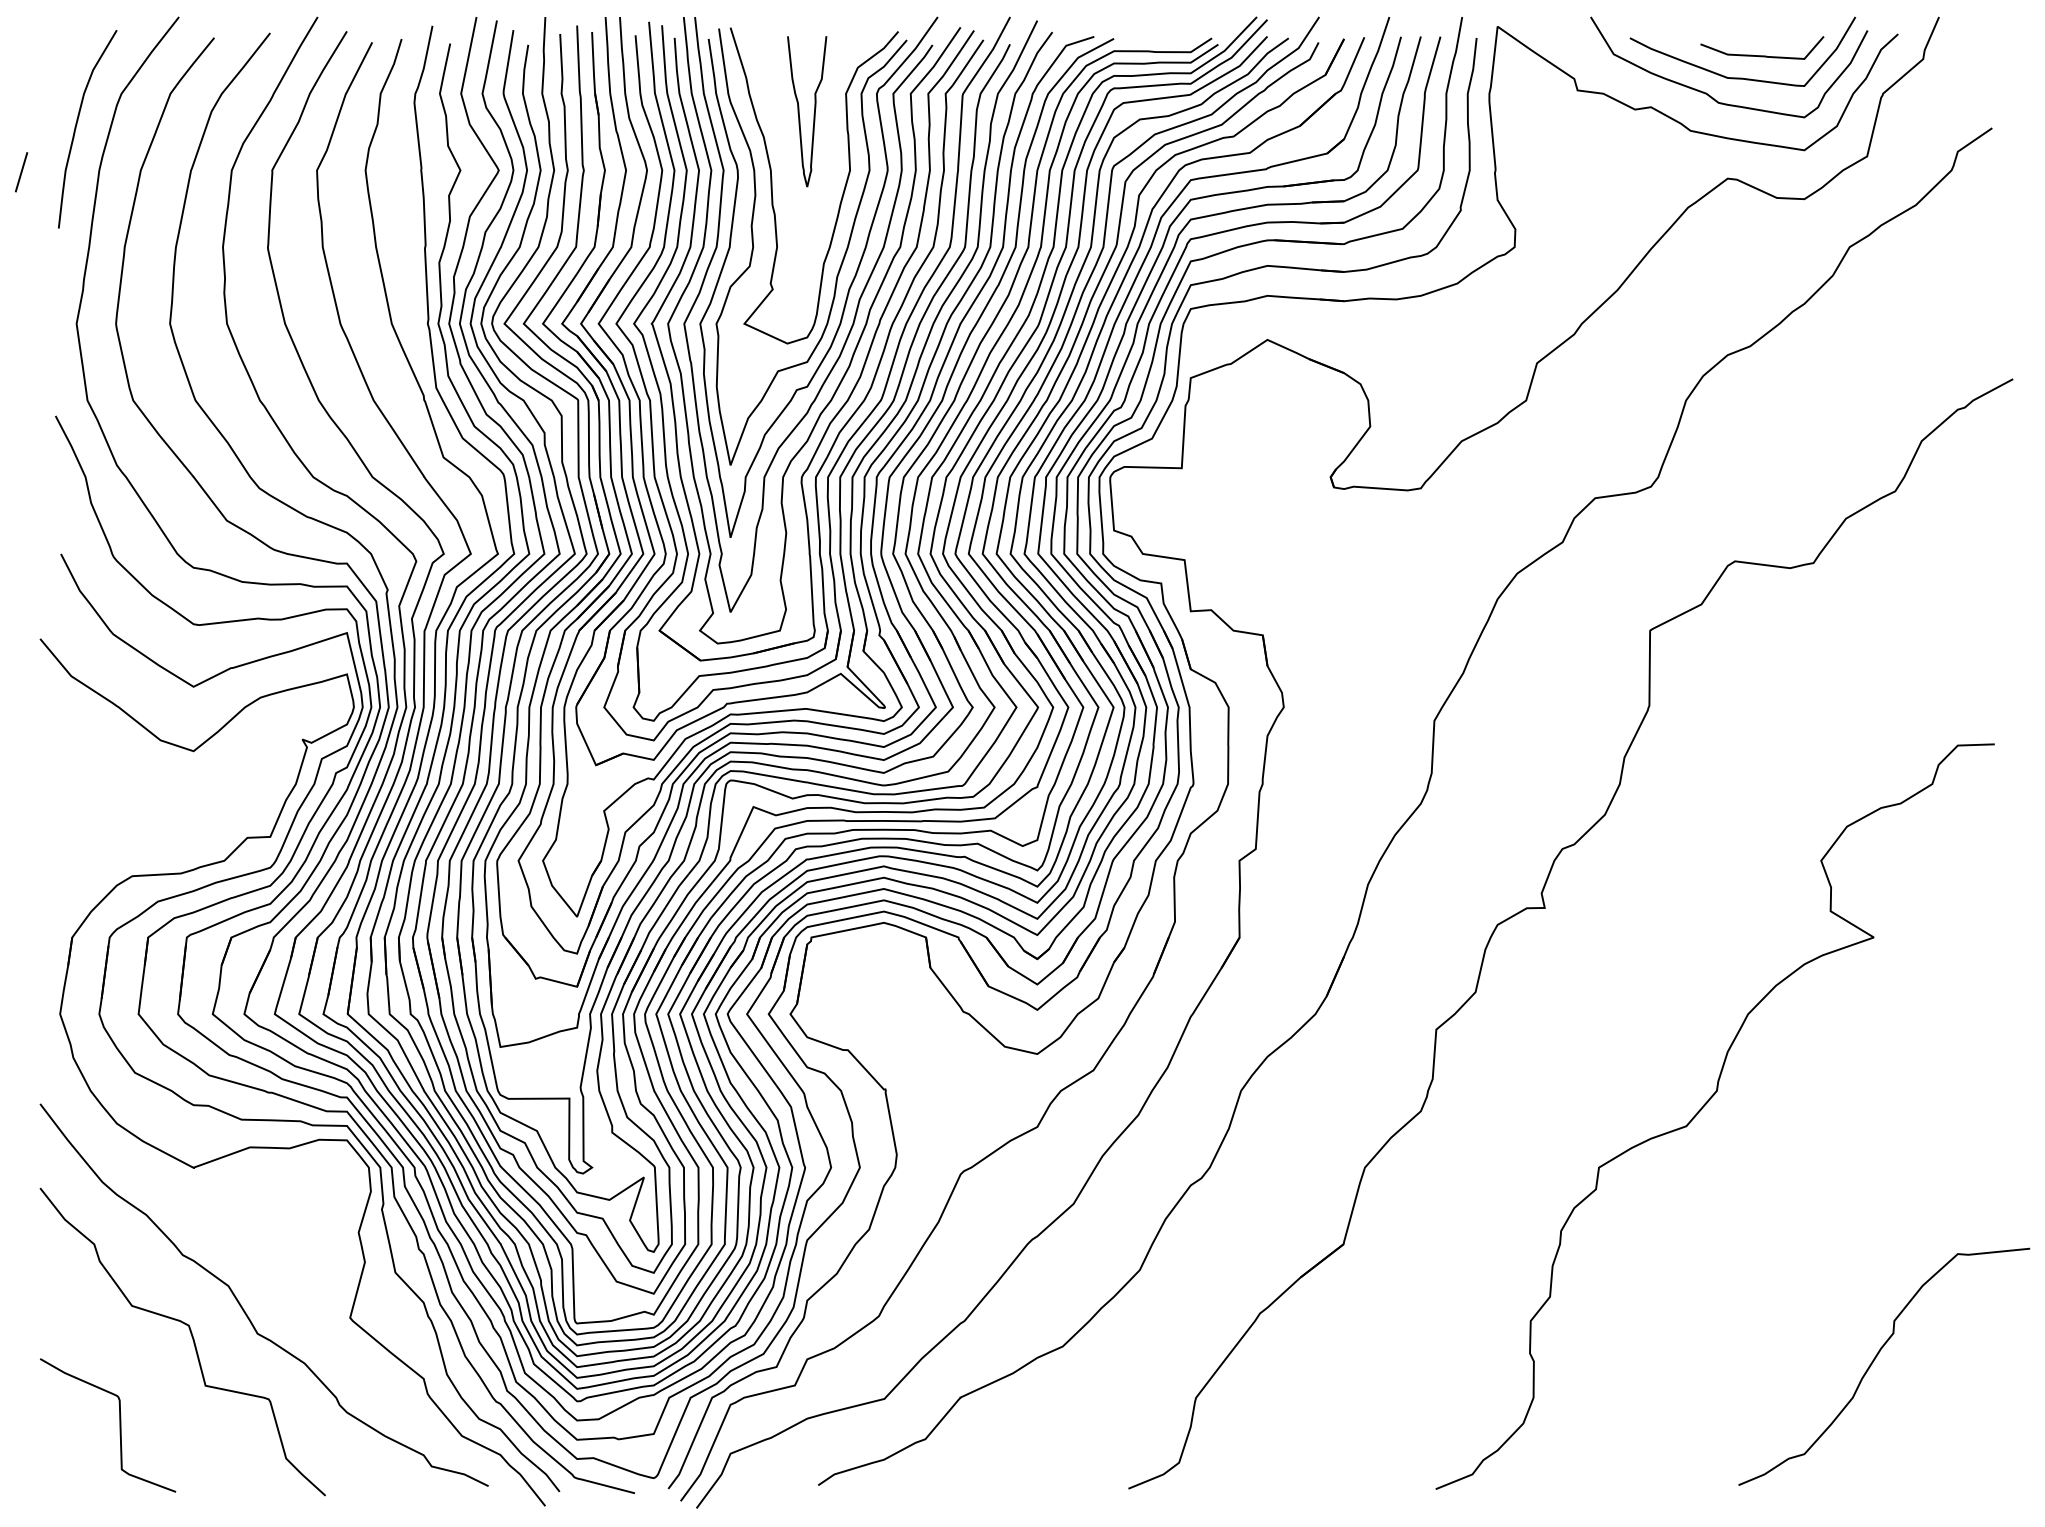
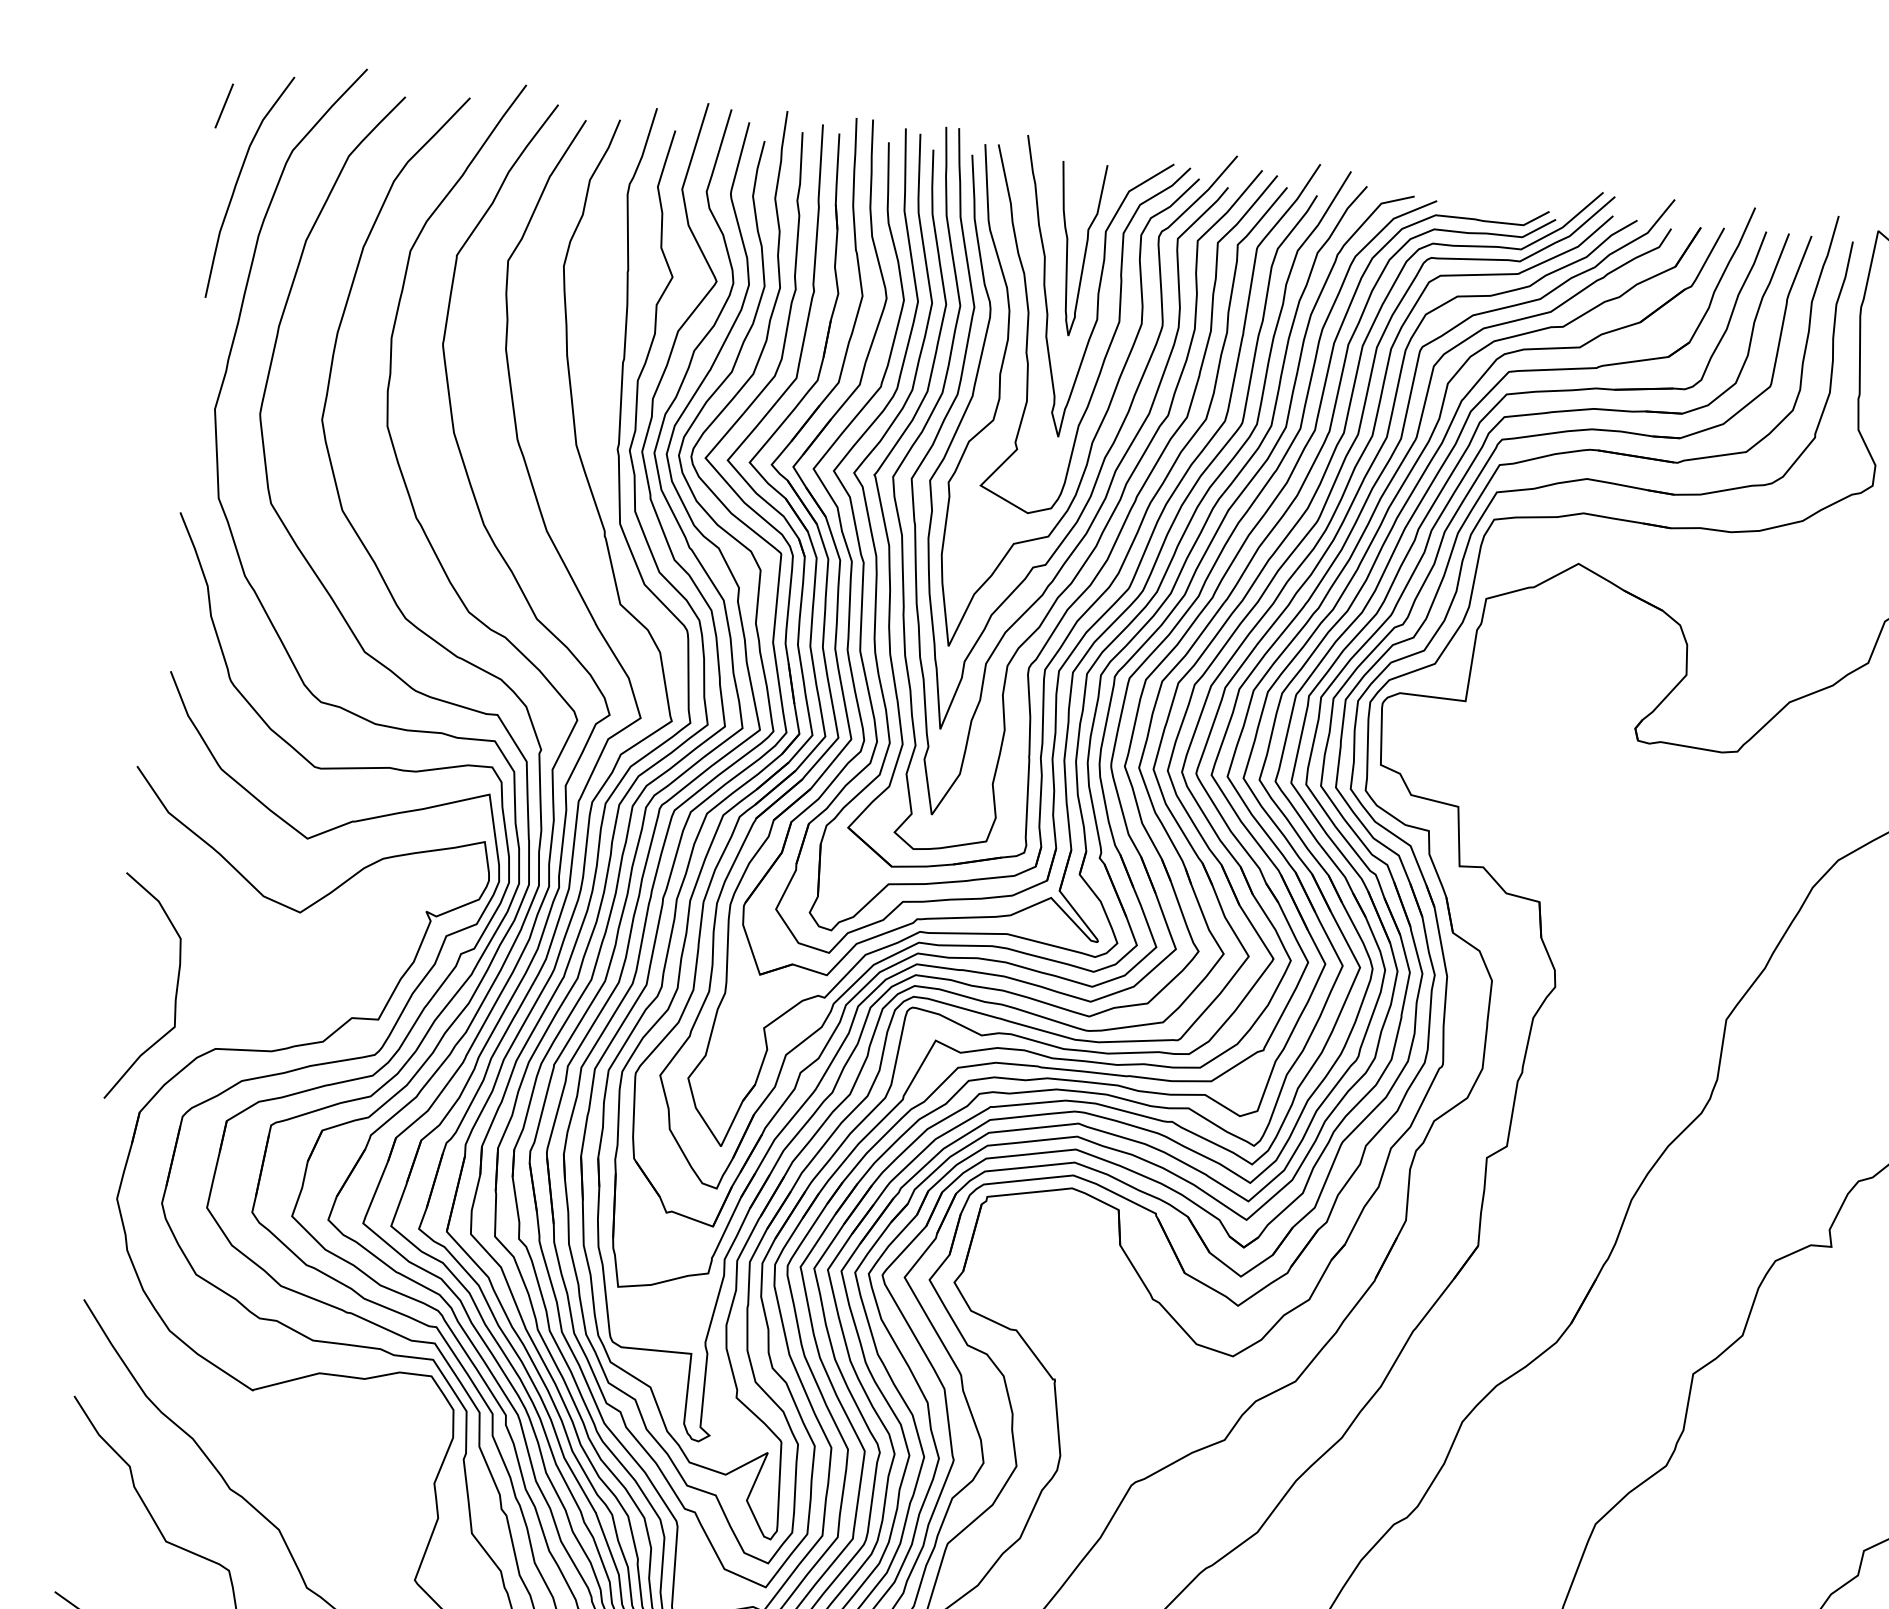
curve: (828, 146) -> (1097, 291), added
line: (21, 172) -> (224, 106), moved
curve: (92, 831) -> (175, 993), added

